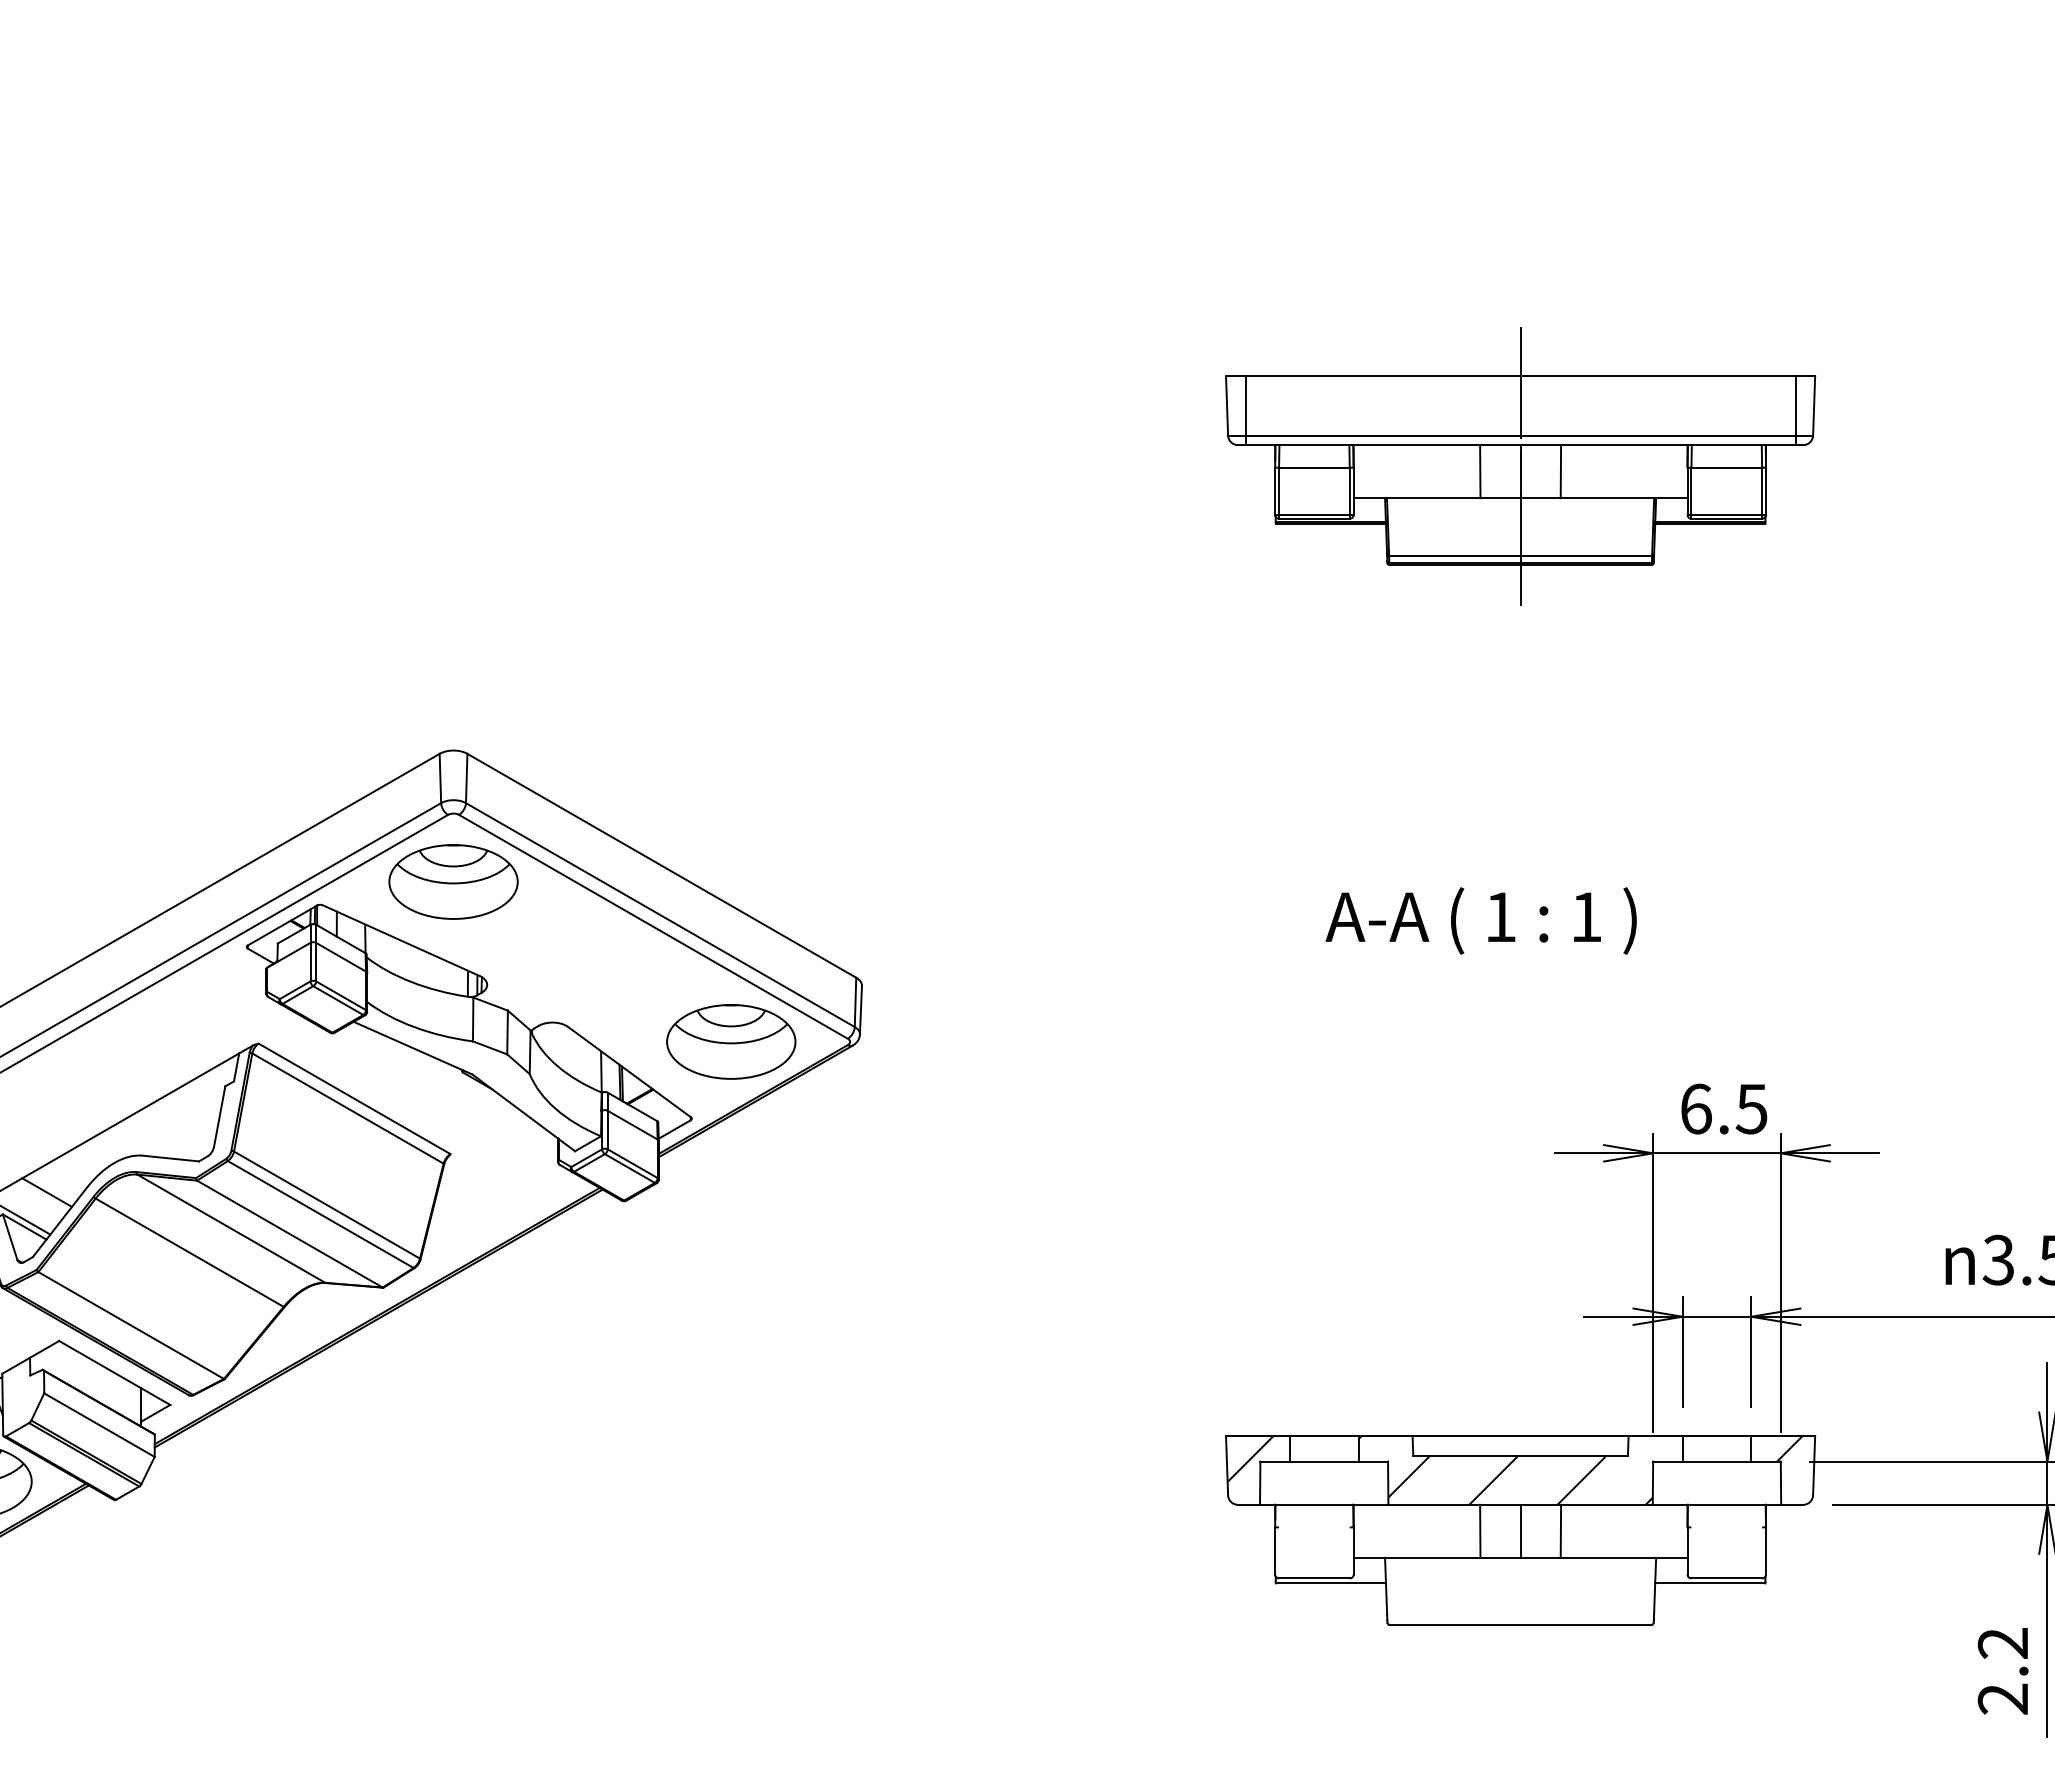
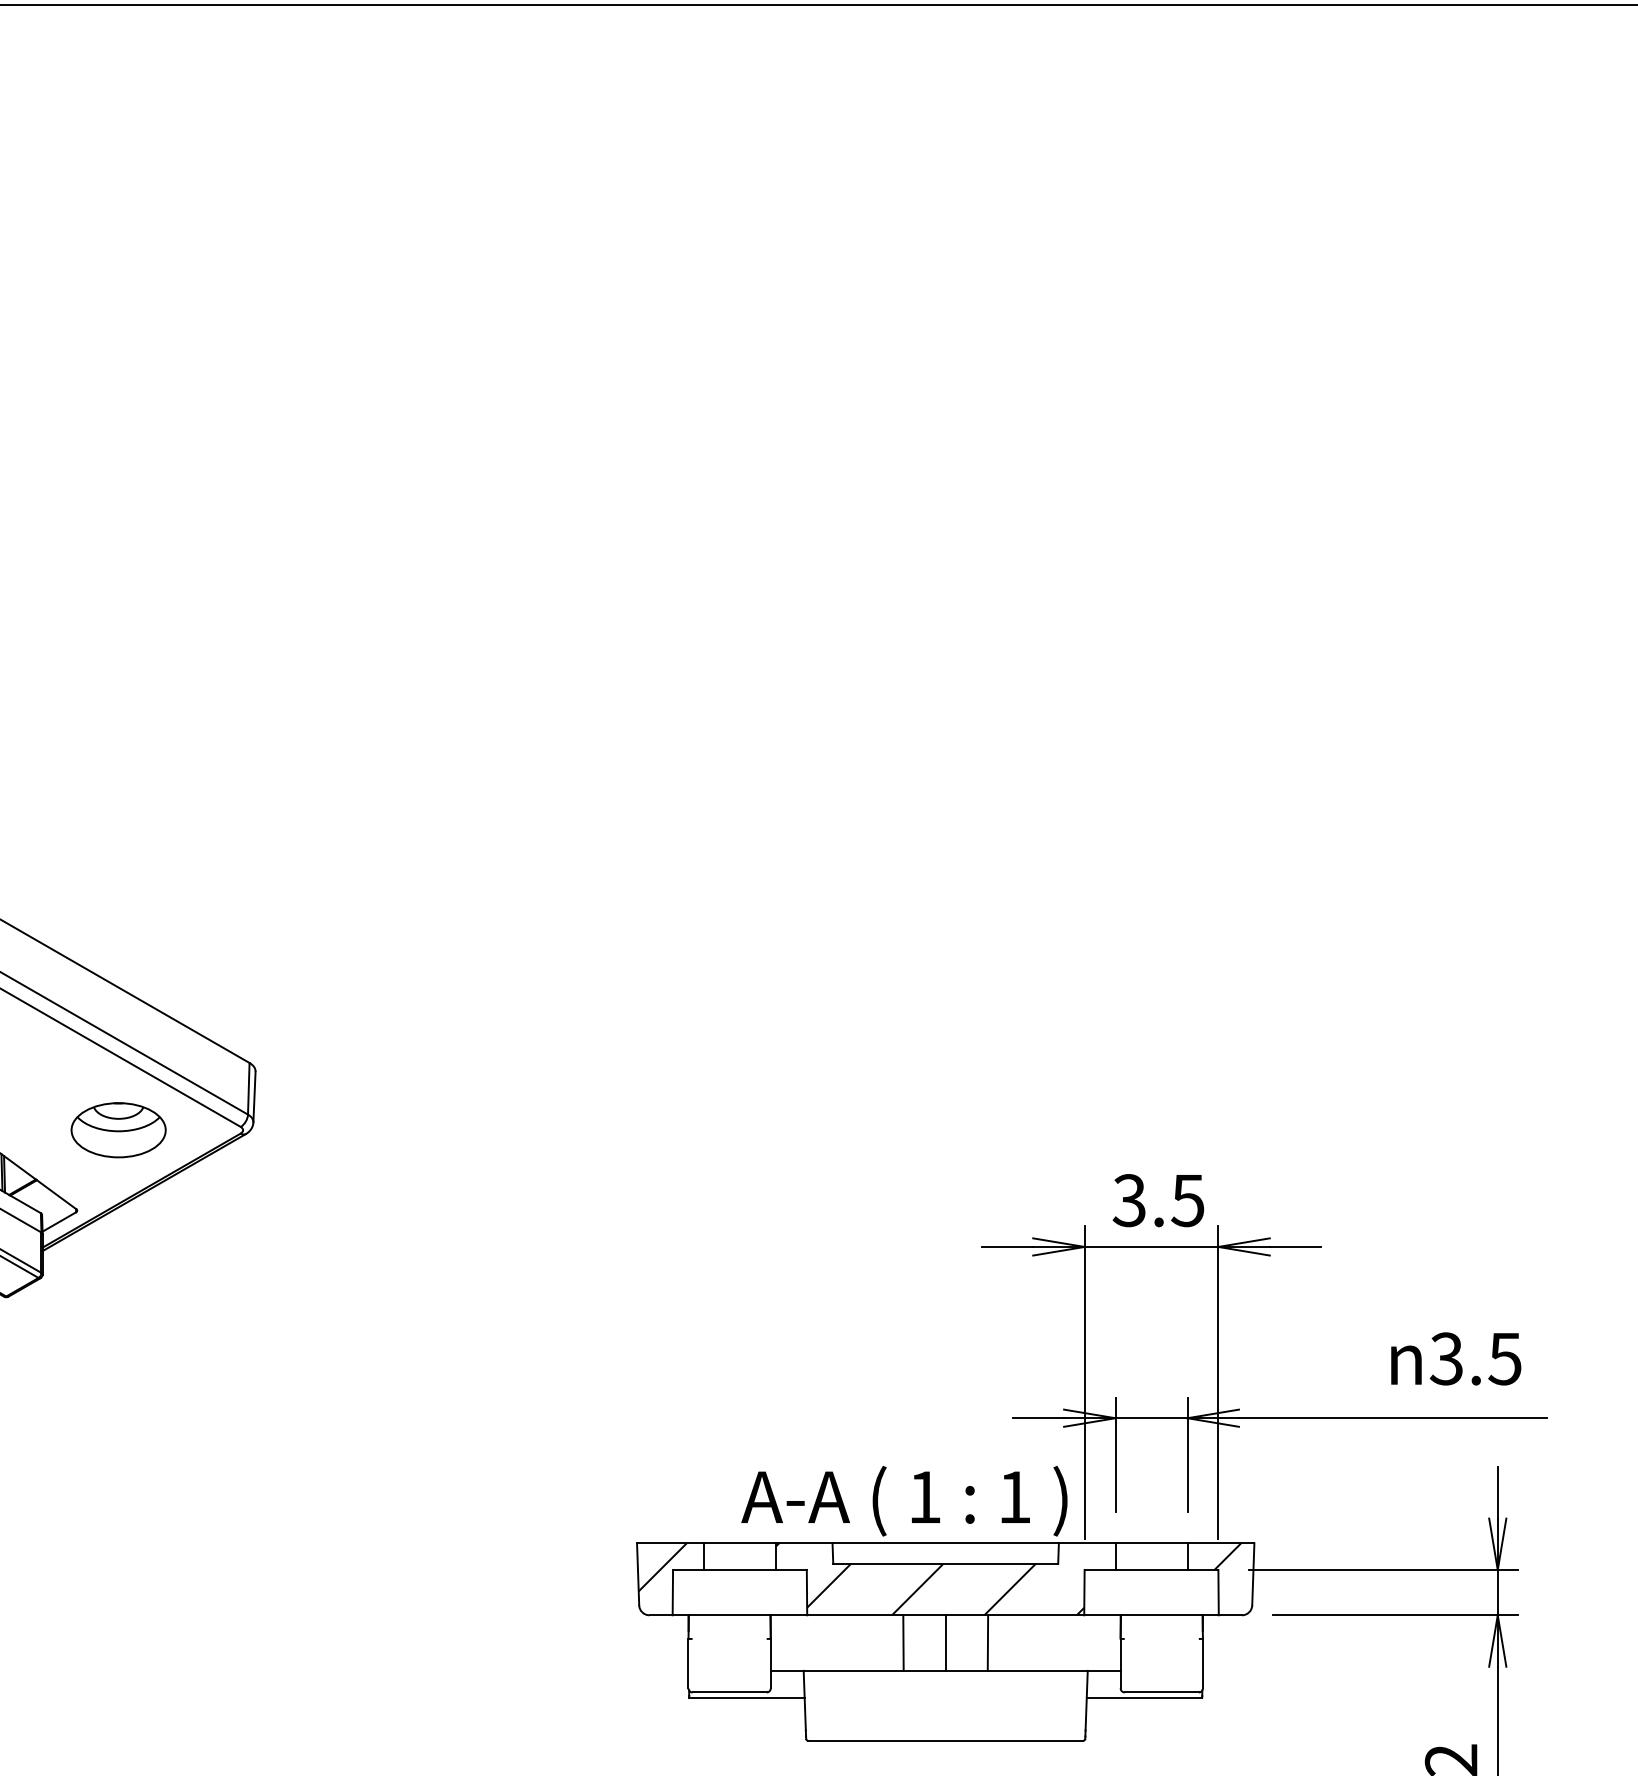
part: (1520, 466) -> (945, 527), removed
text: (1480, 920) -> (903, 1500), moved
part: (731, 1041) -> (118, 1129), size x0.7
text: (1695, 1108) -> (1129, 1199), 6.5 -> 3.5

